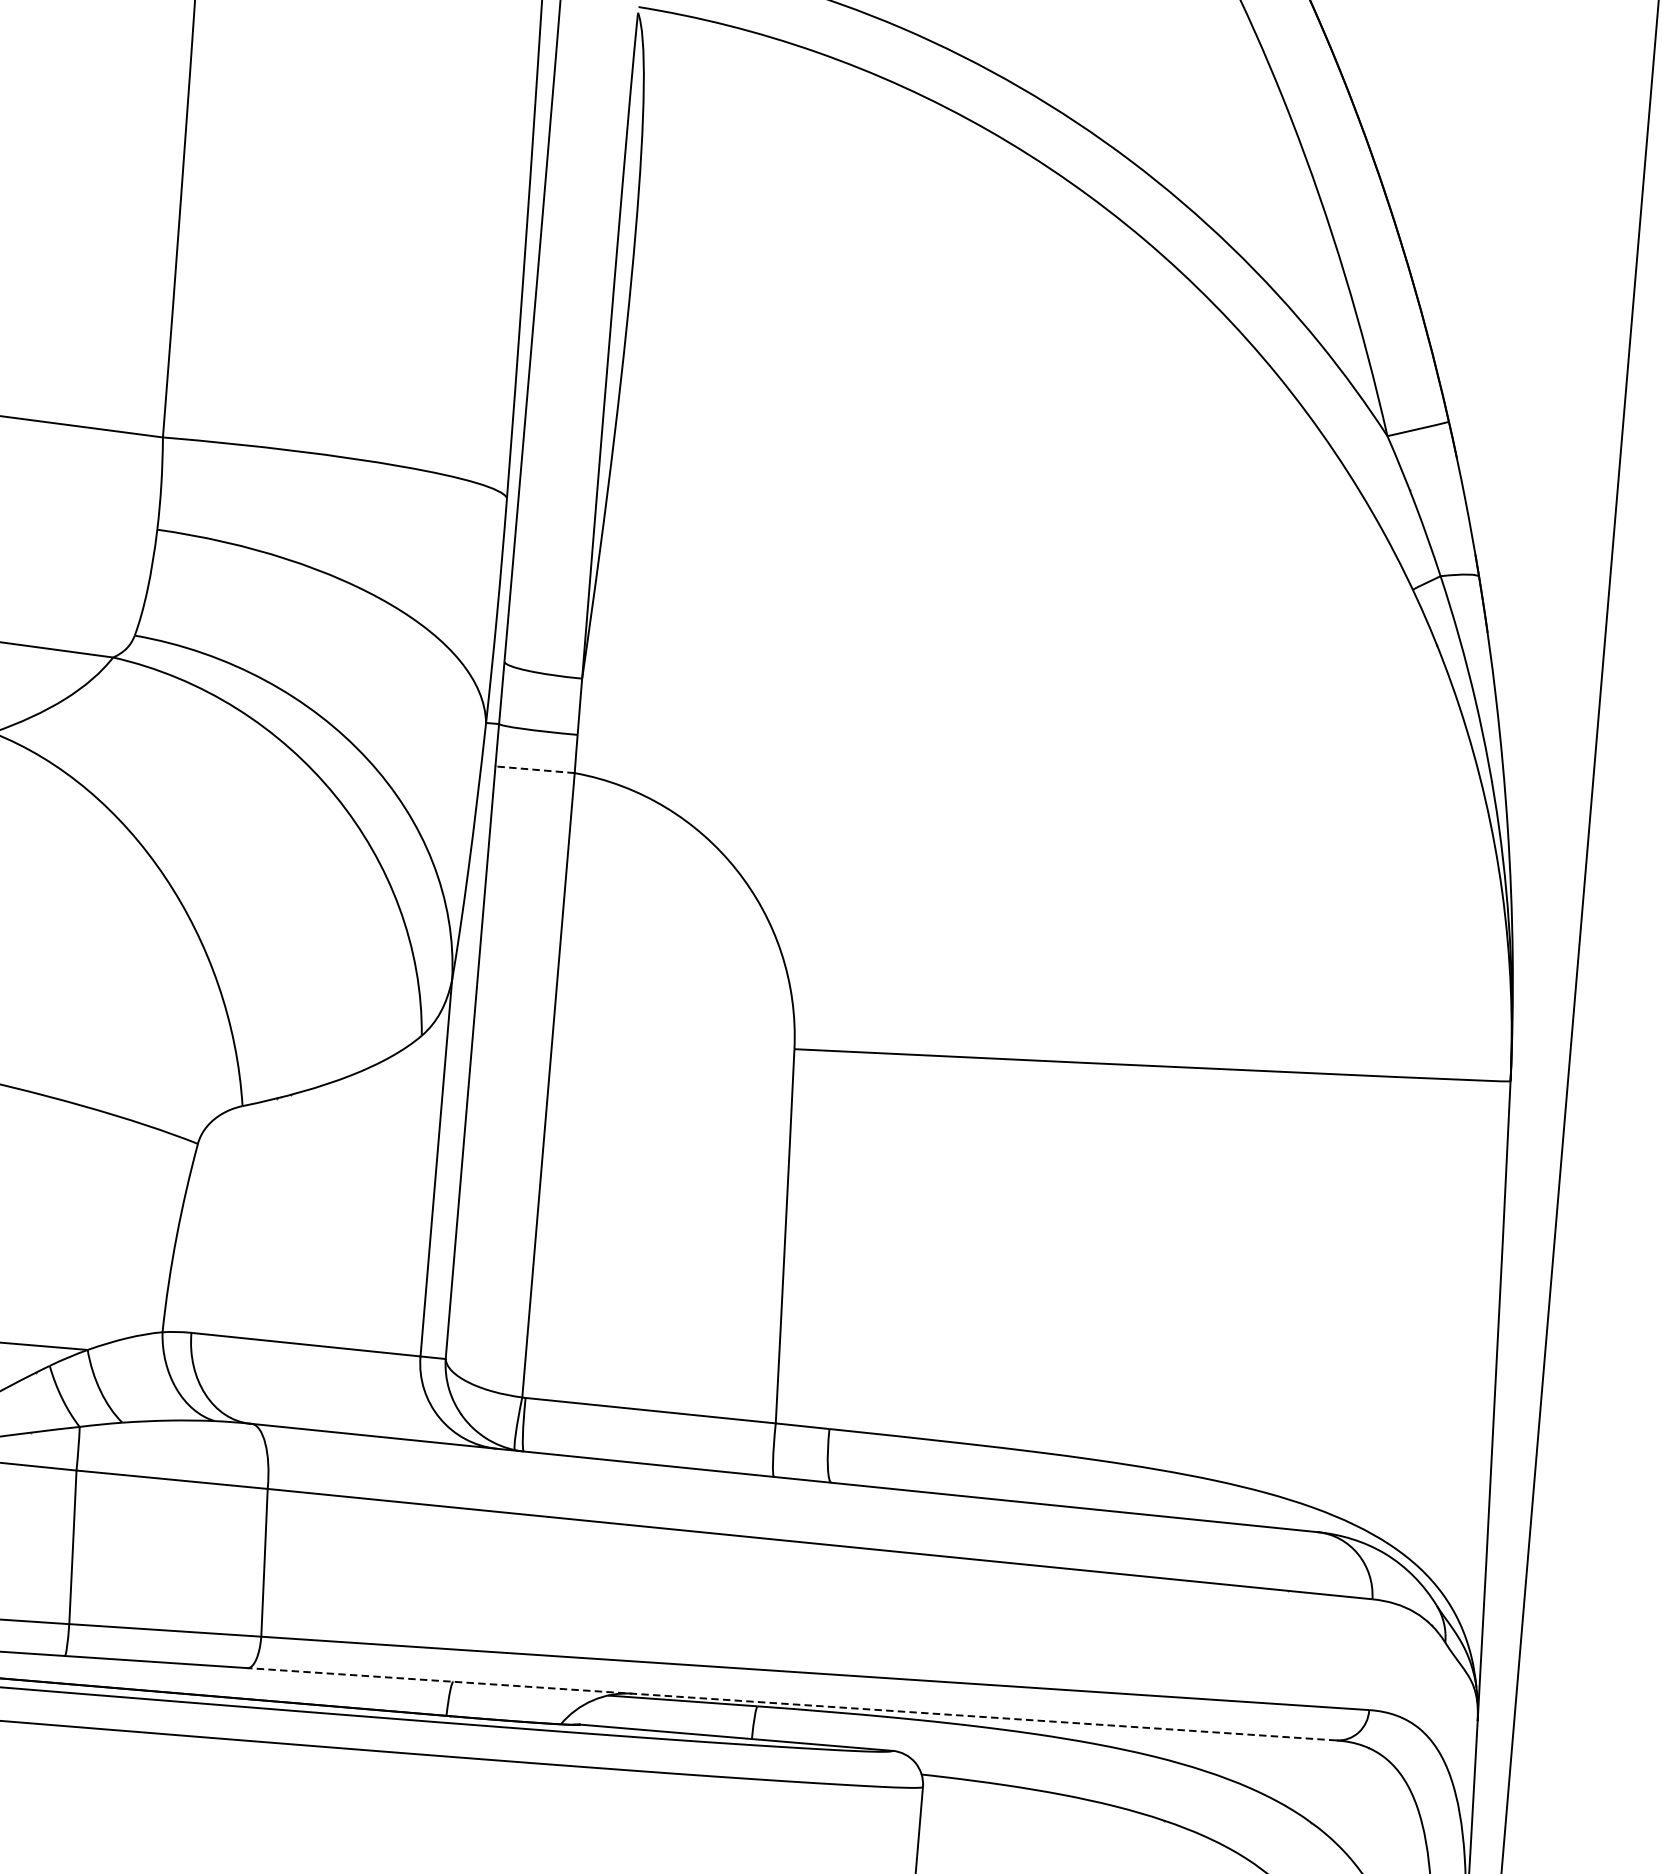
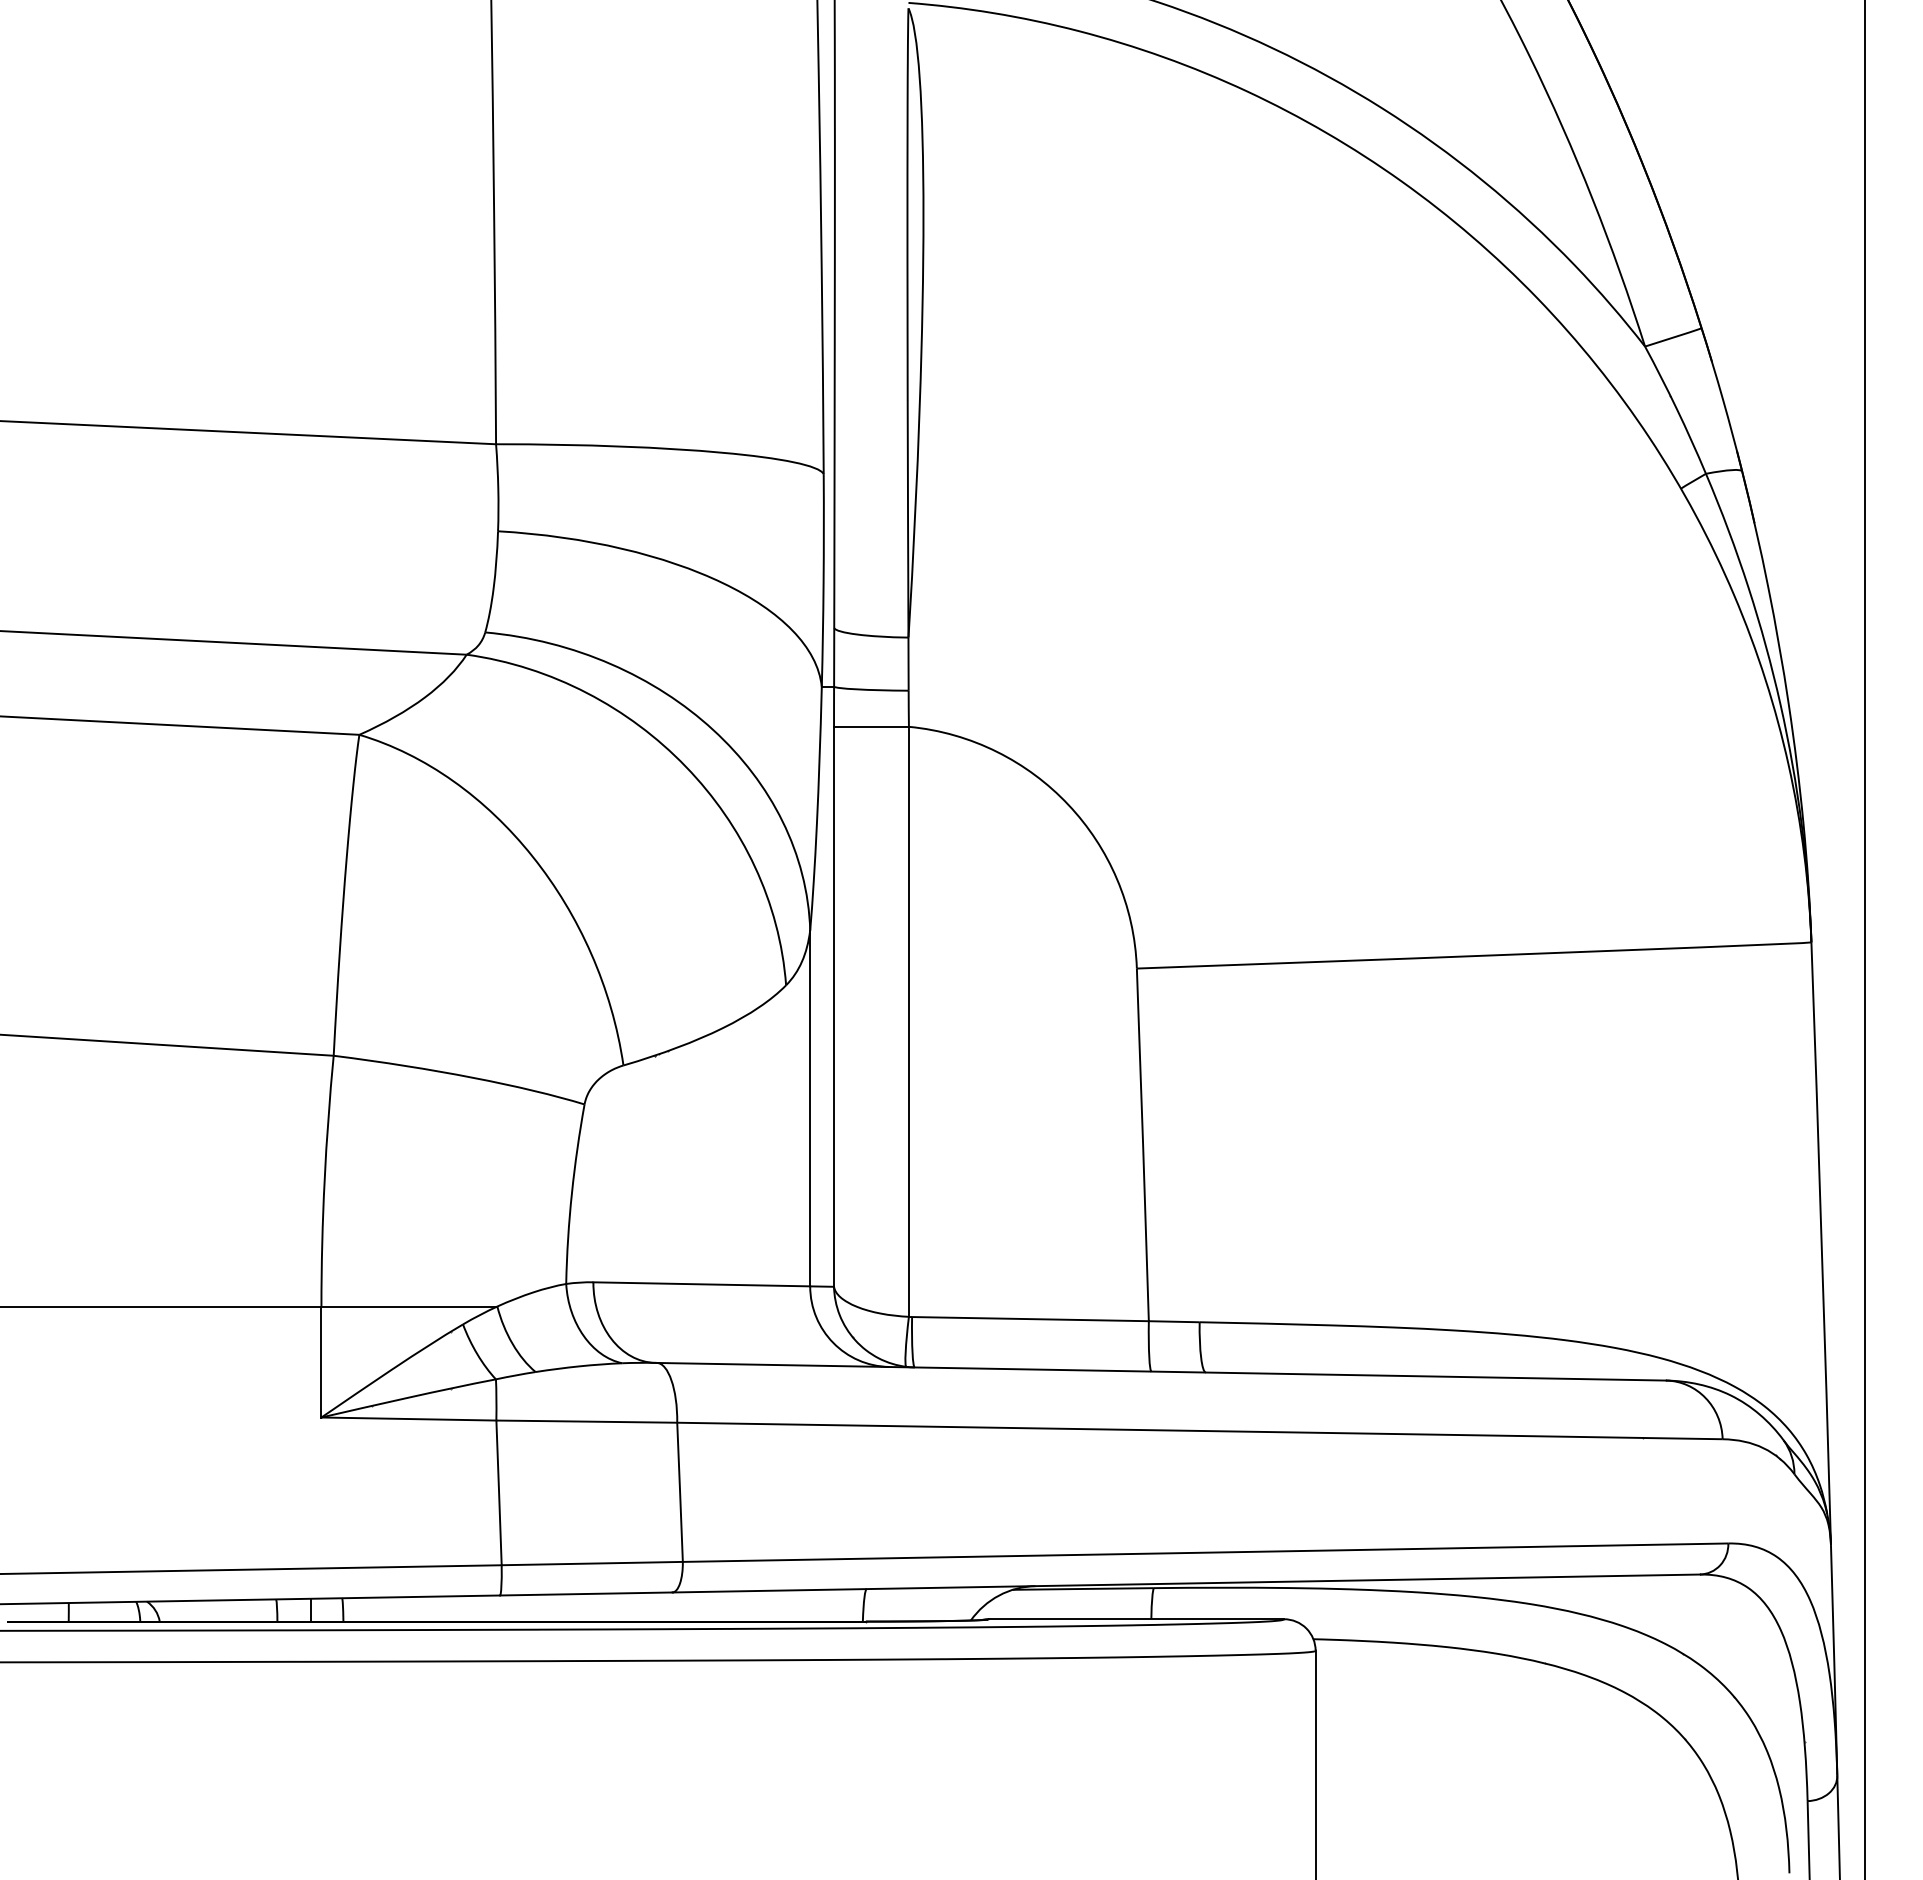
line: (534, 769) -> (870, 726), dashed -> solid
line: (792, 1704) -> (1186, 1583), dashed -> solid

